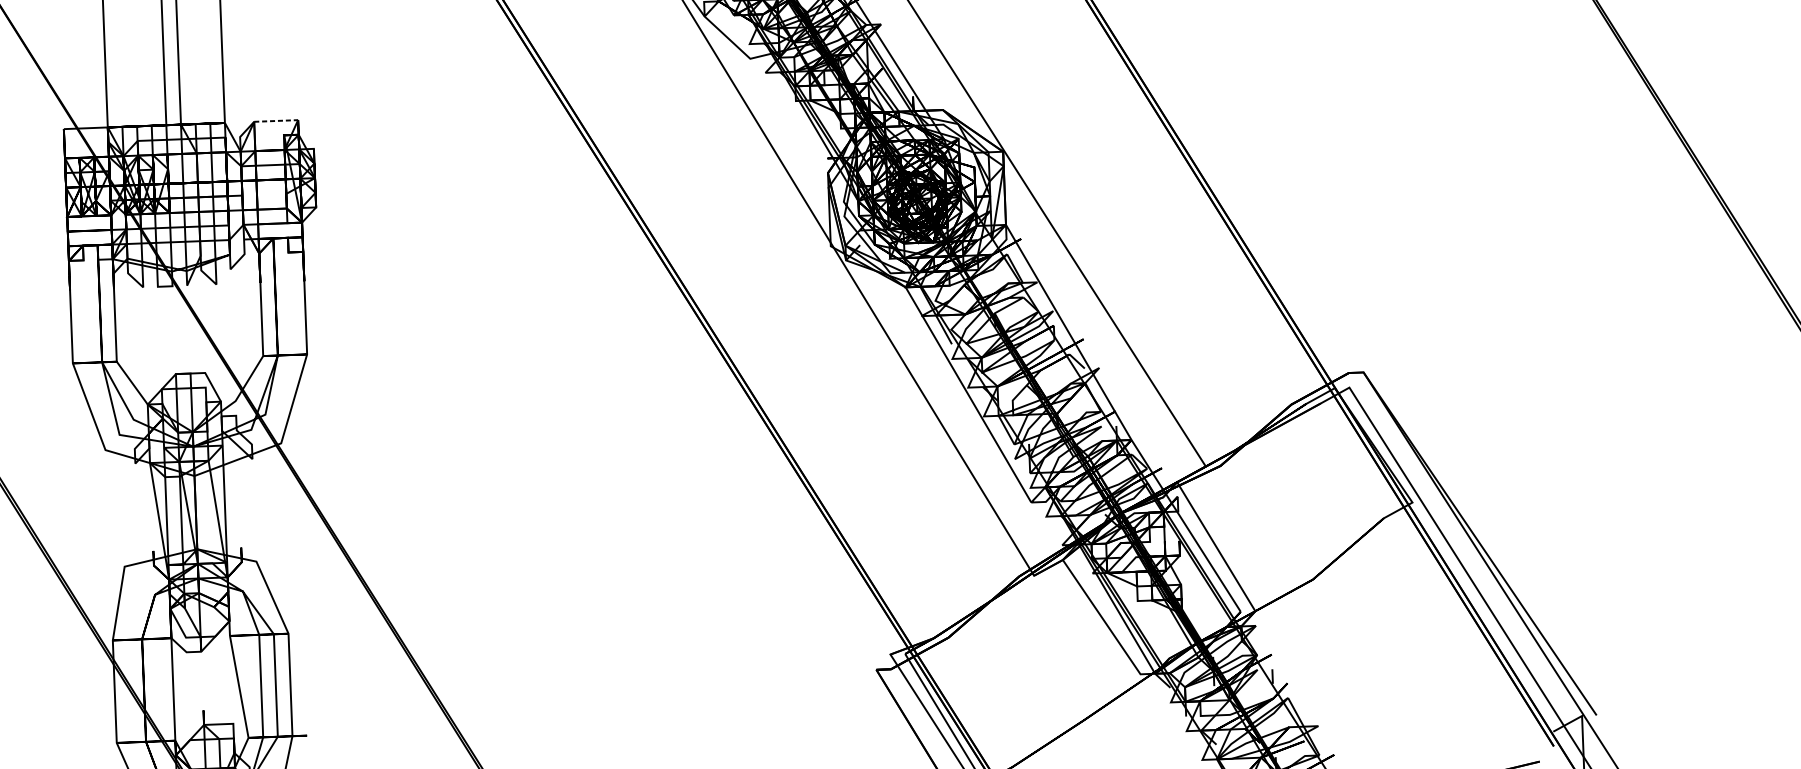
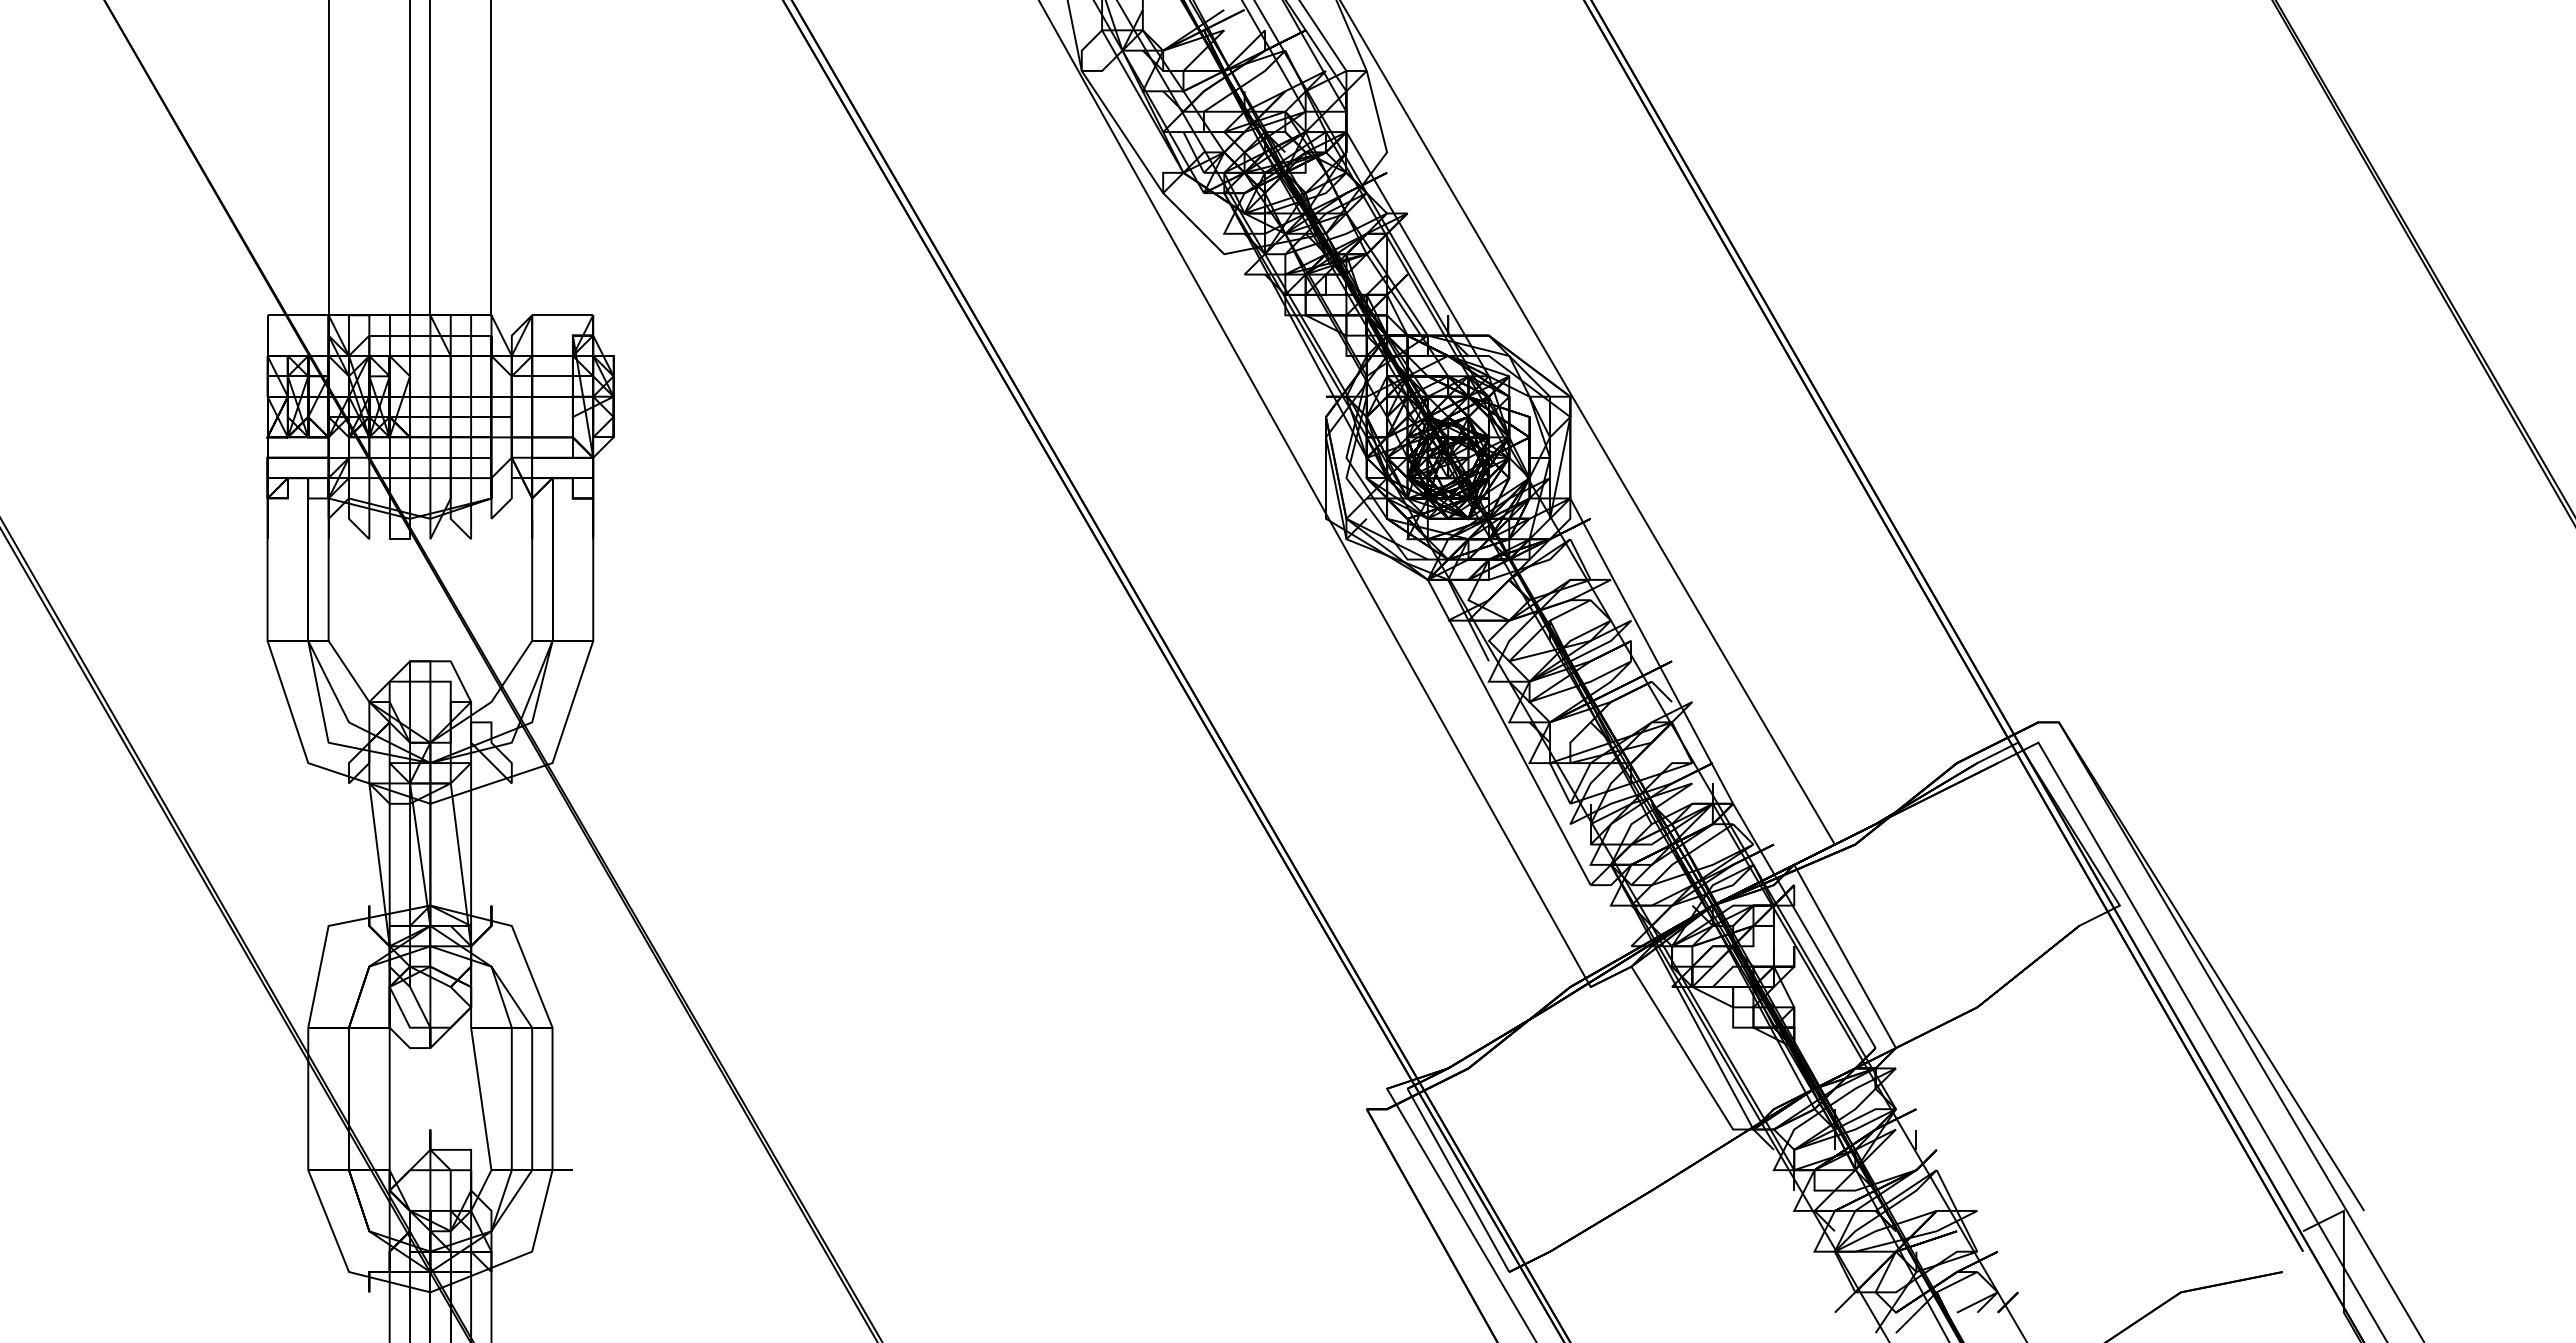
line: (276, 121) -> (562, 315), dashed -> solid

